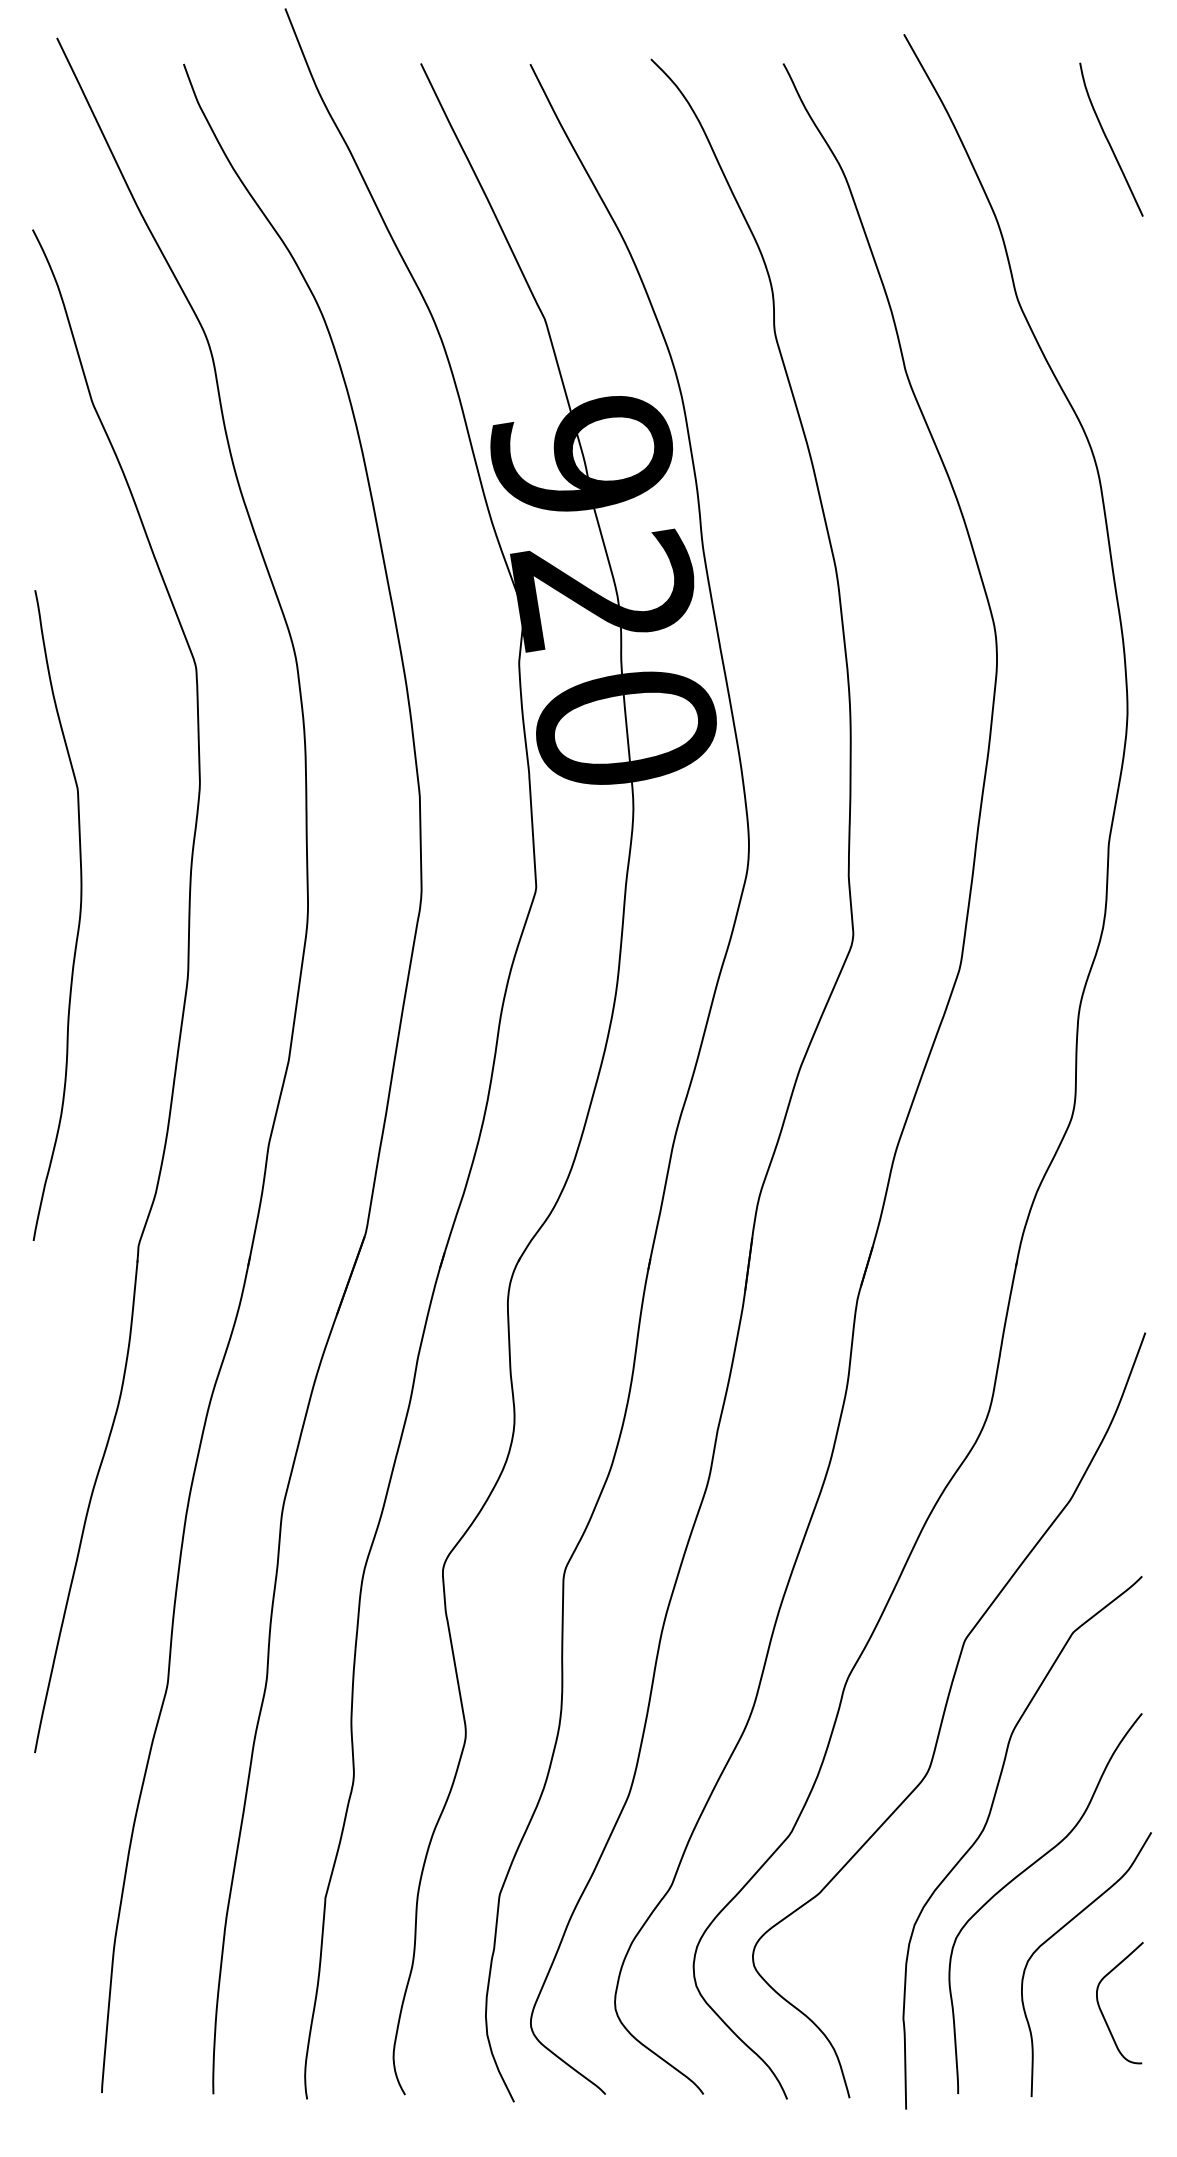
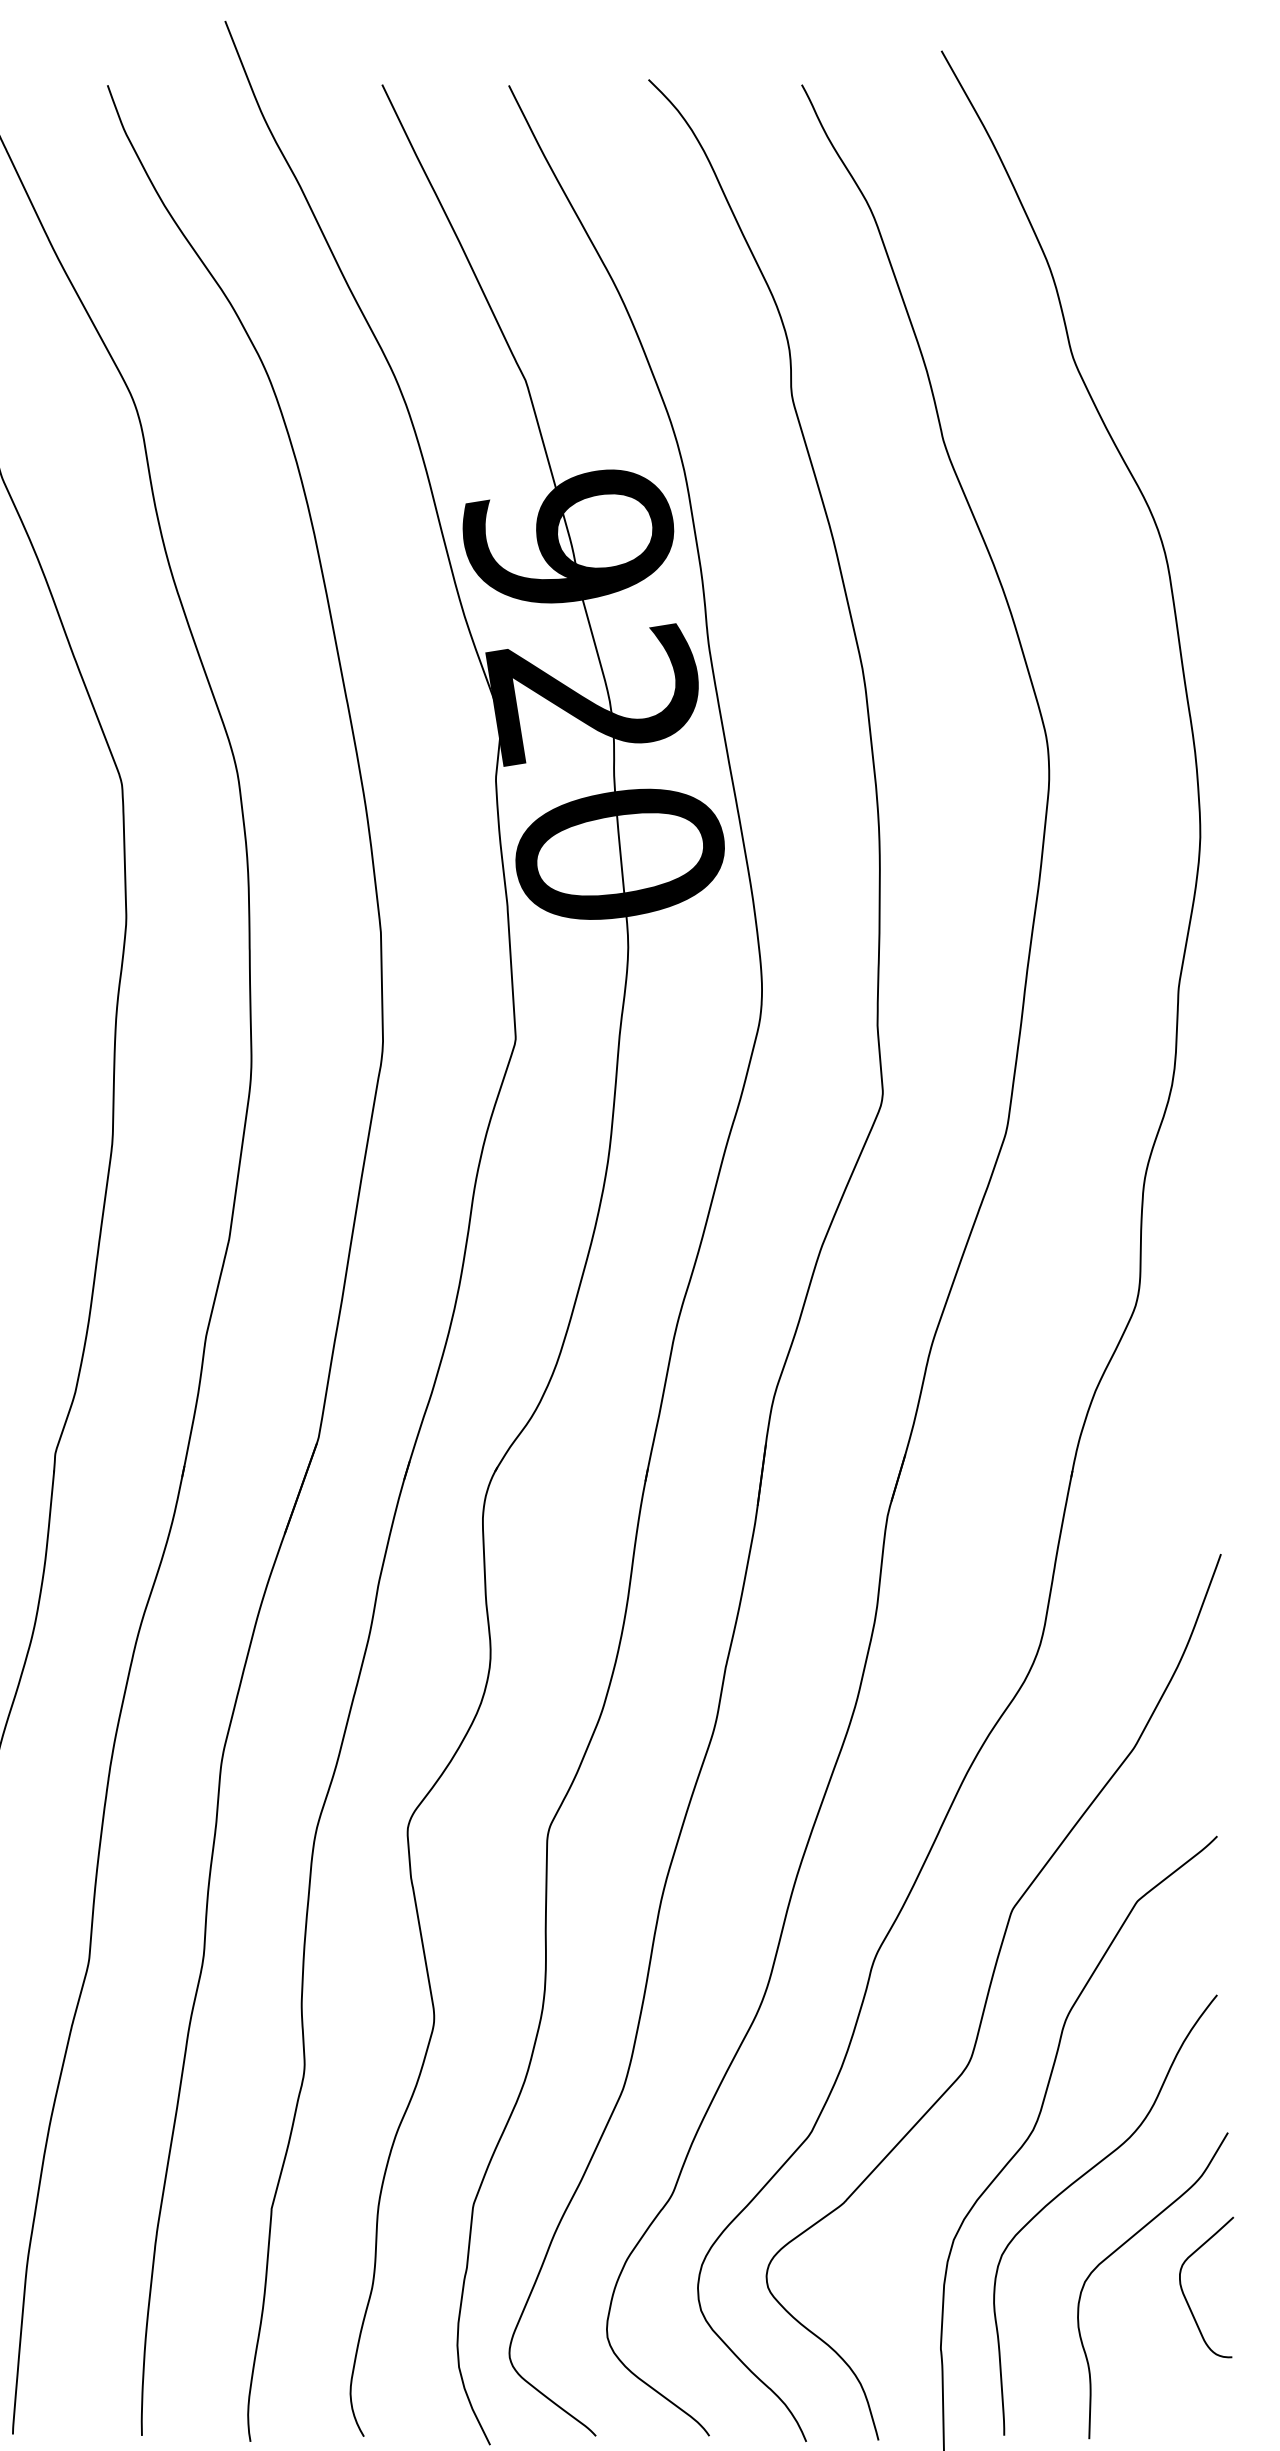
curve: (1109, 141) -> (1179, 174), removed
curve: (1102, 2011) -> (1186, 2297), moved

